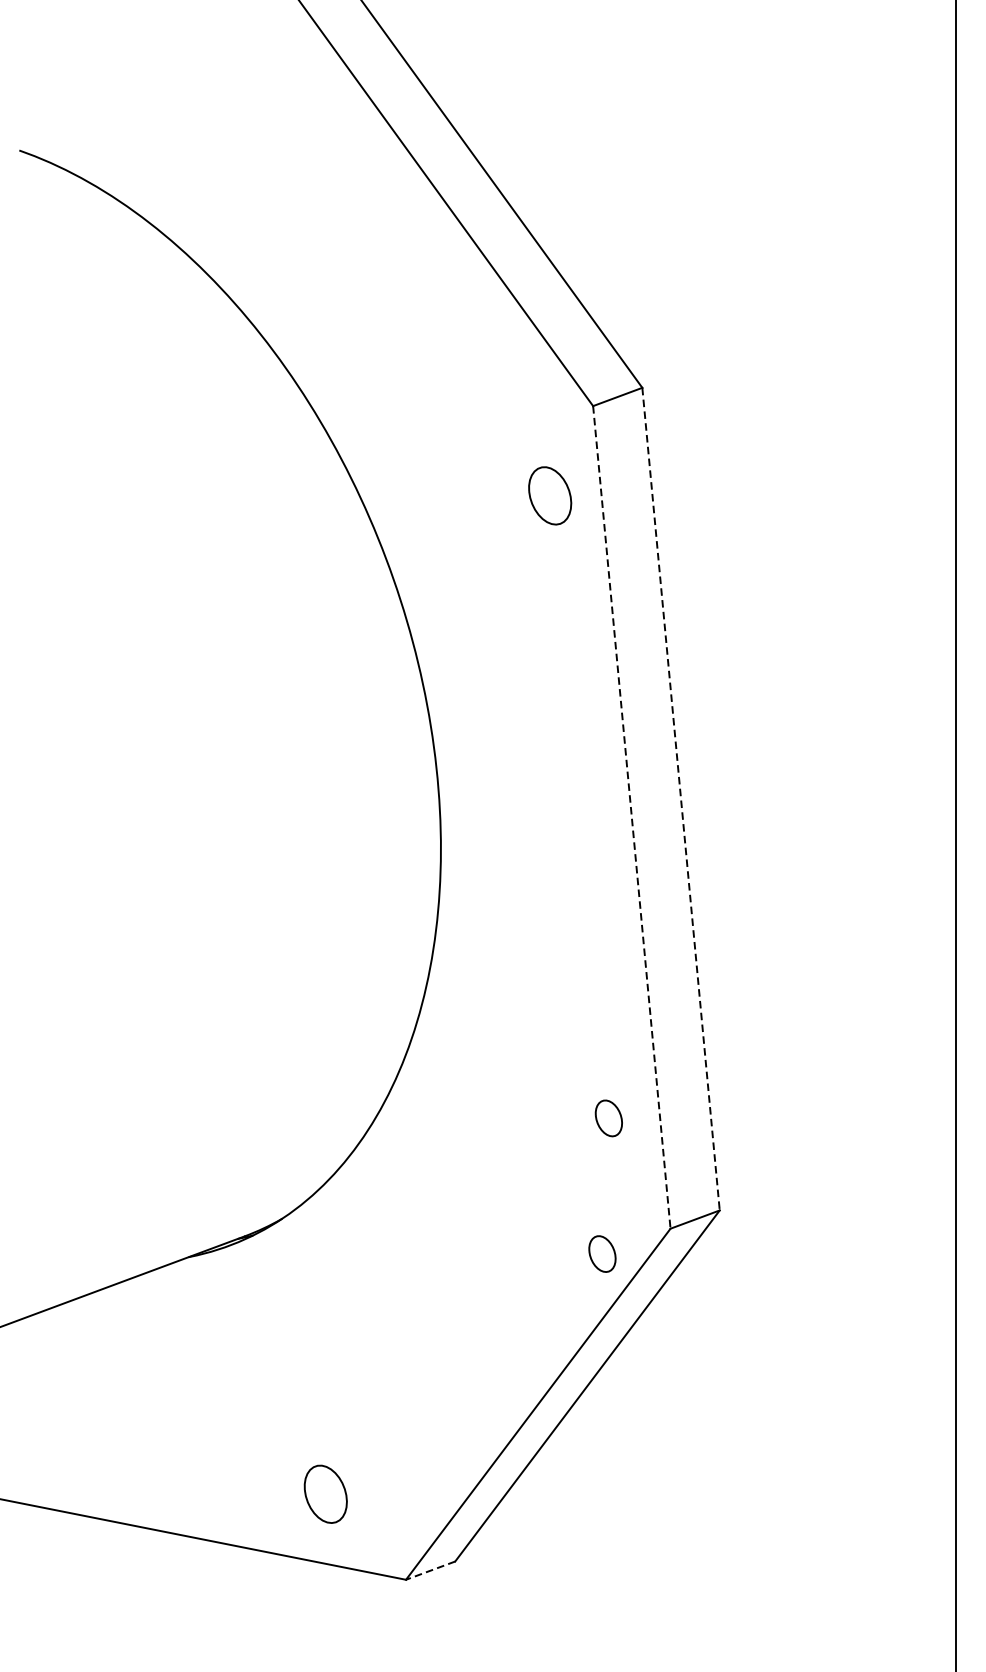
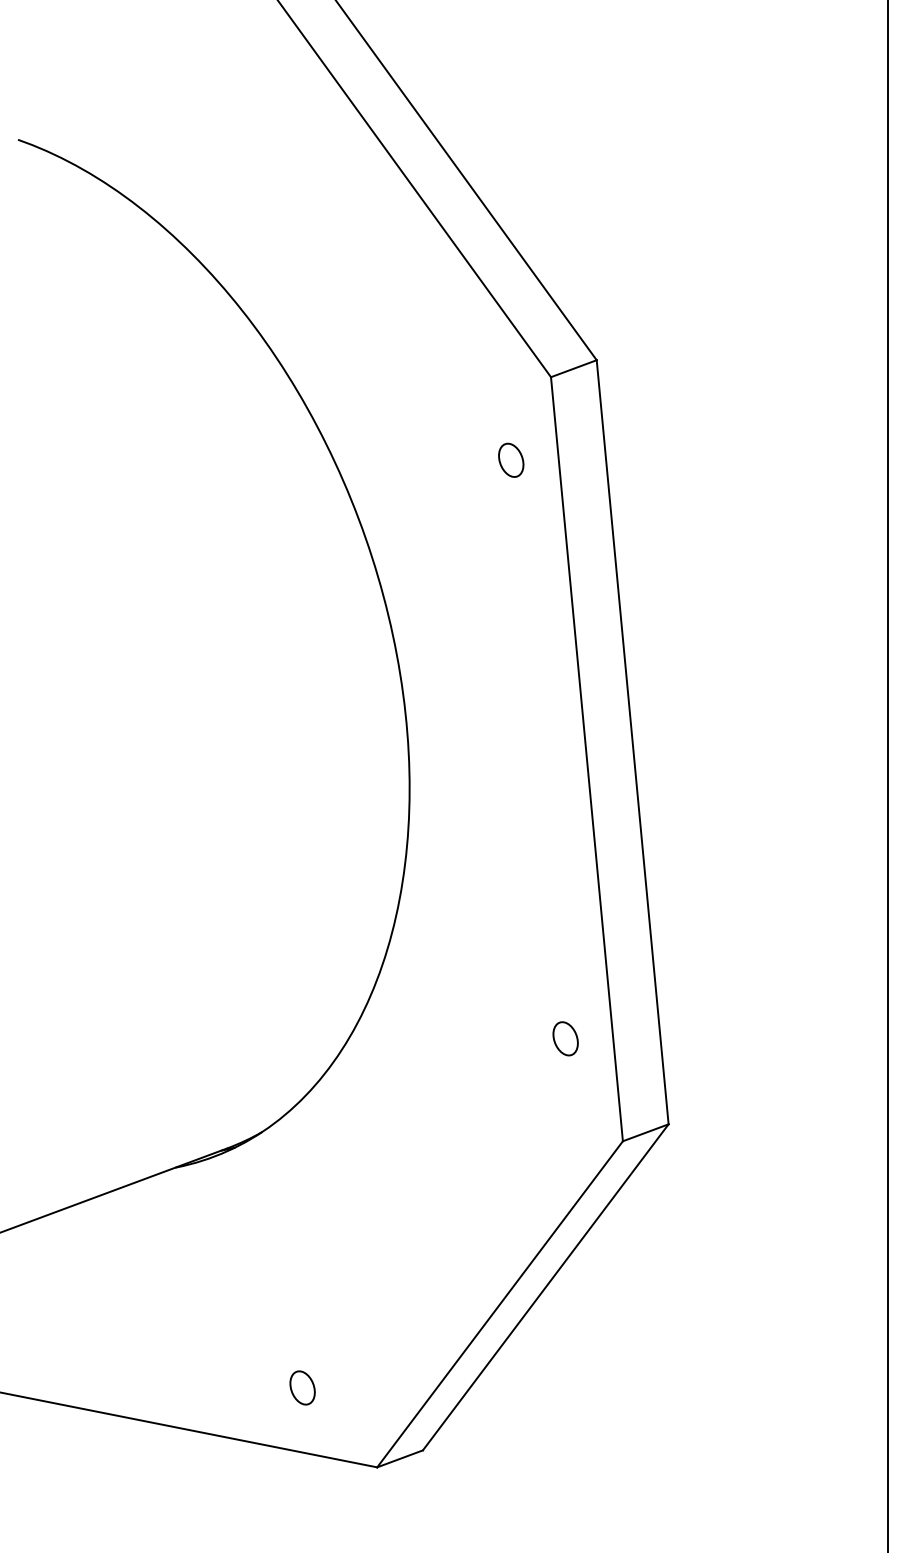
part: (550, 494) -> (511, 459), size x0.62
line: (680, 799) -> (632, 742), dashed -> solid
line: (631, 817) -> (586, 759), dashed -> solid
part: (602, 1253) -> (559, 1164), removed
part: (325, 1493) -> (302, 1387), size x0.62
line: (430, 1571) -> (399, 1459), dashed -> solid

